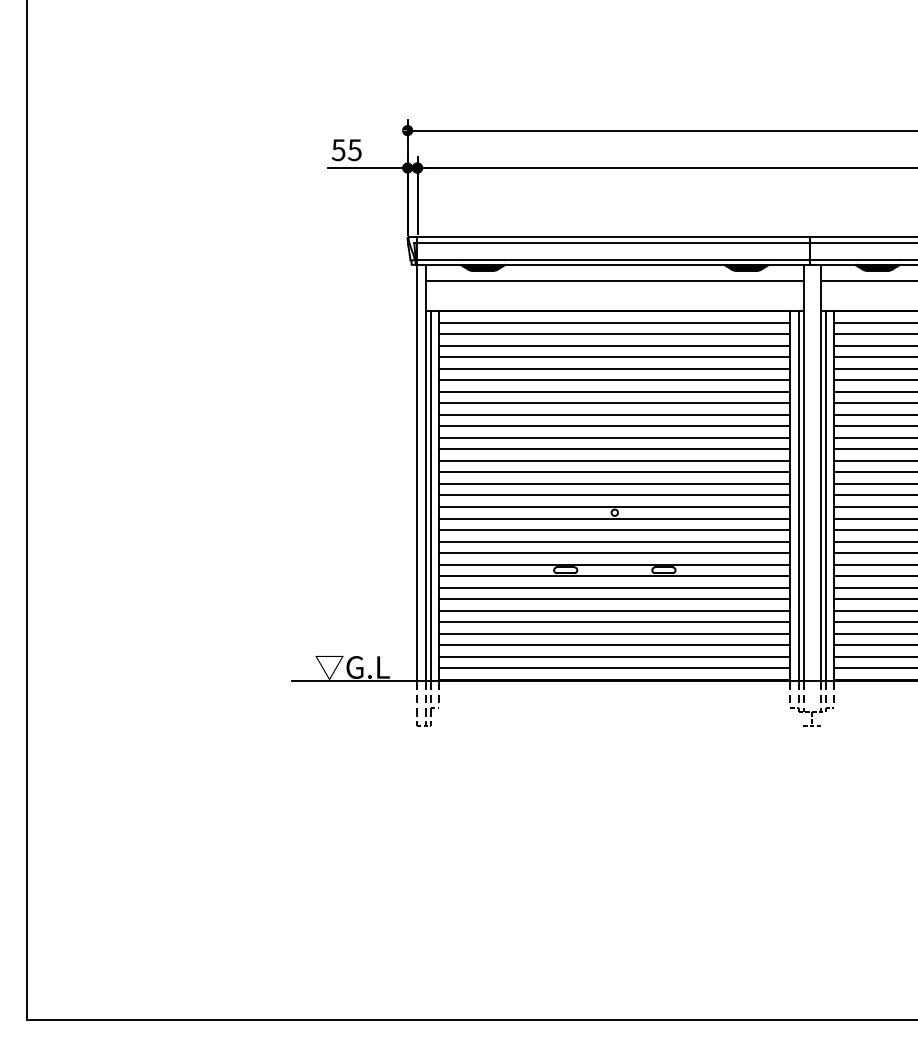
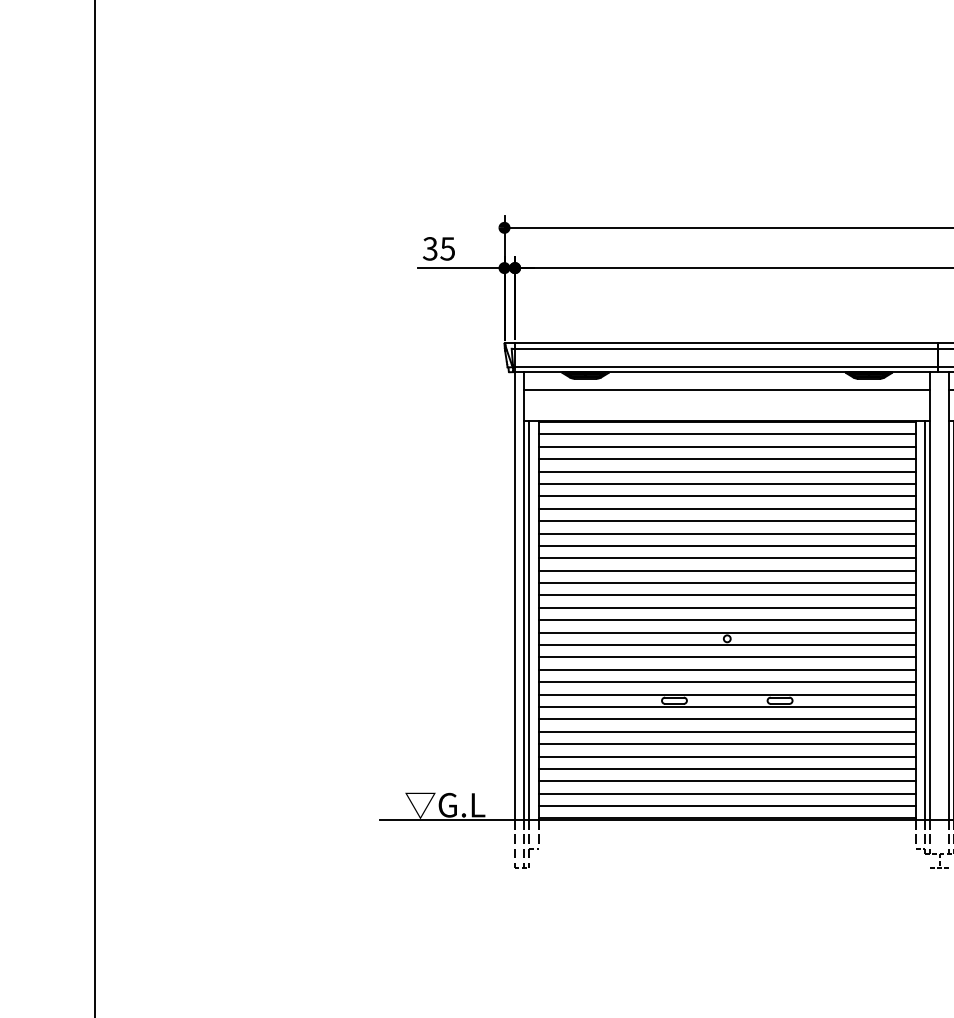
text: (338, 149) -> (430, 248), 55 -> 35

